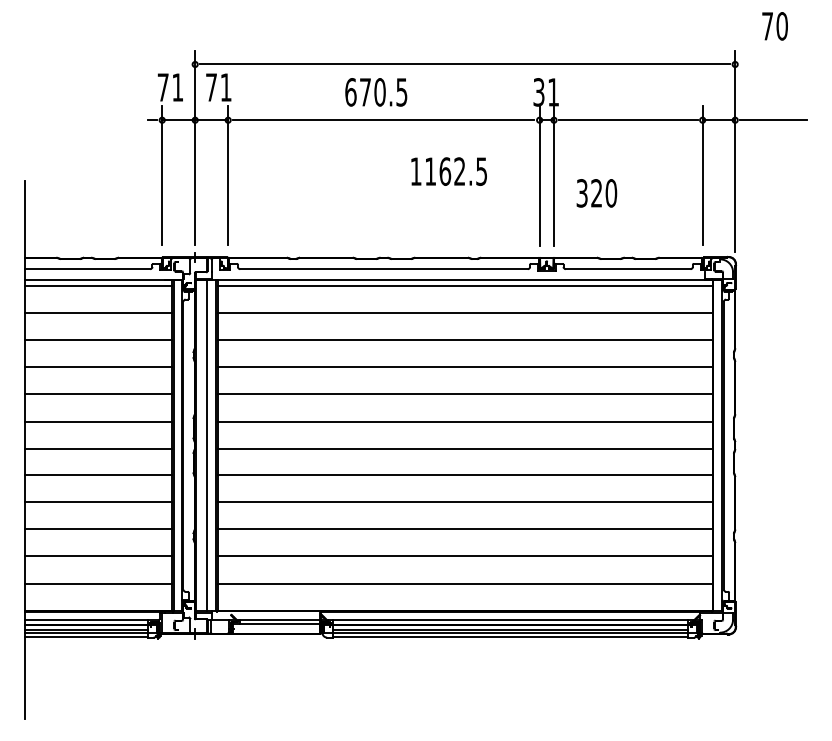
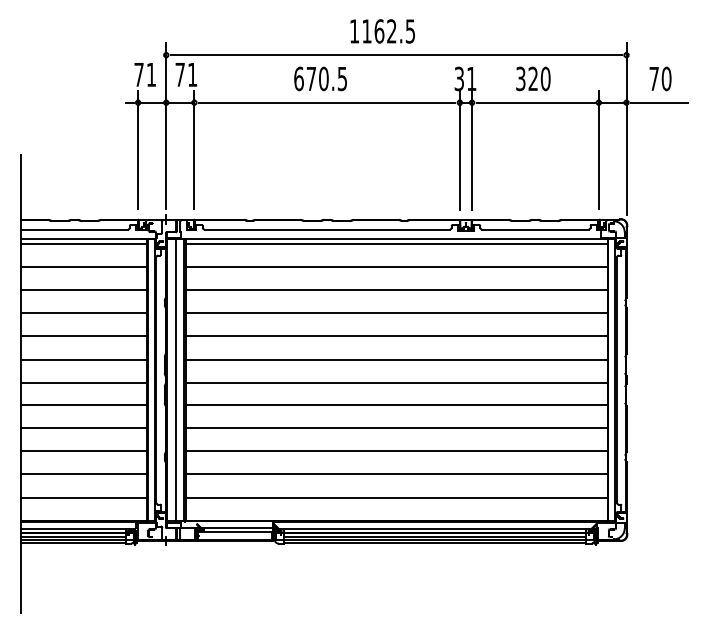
text: (774, 26) -> (660, 79), moved
text: (448, 171) -> (382, 31), moved
text: (596, 193) -> (533, 79), moved

